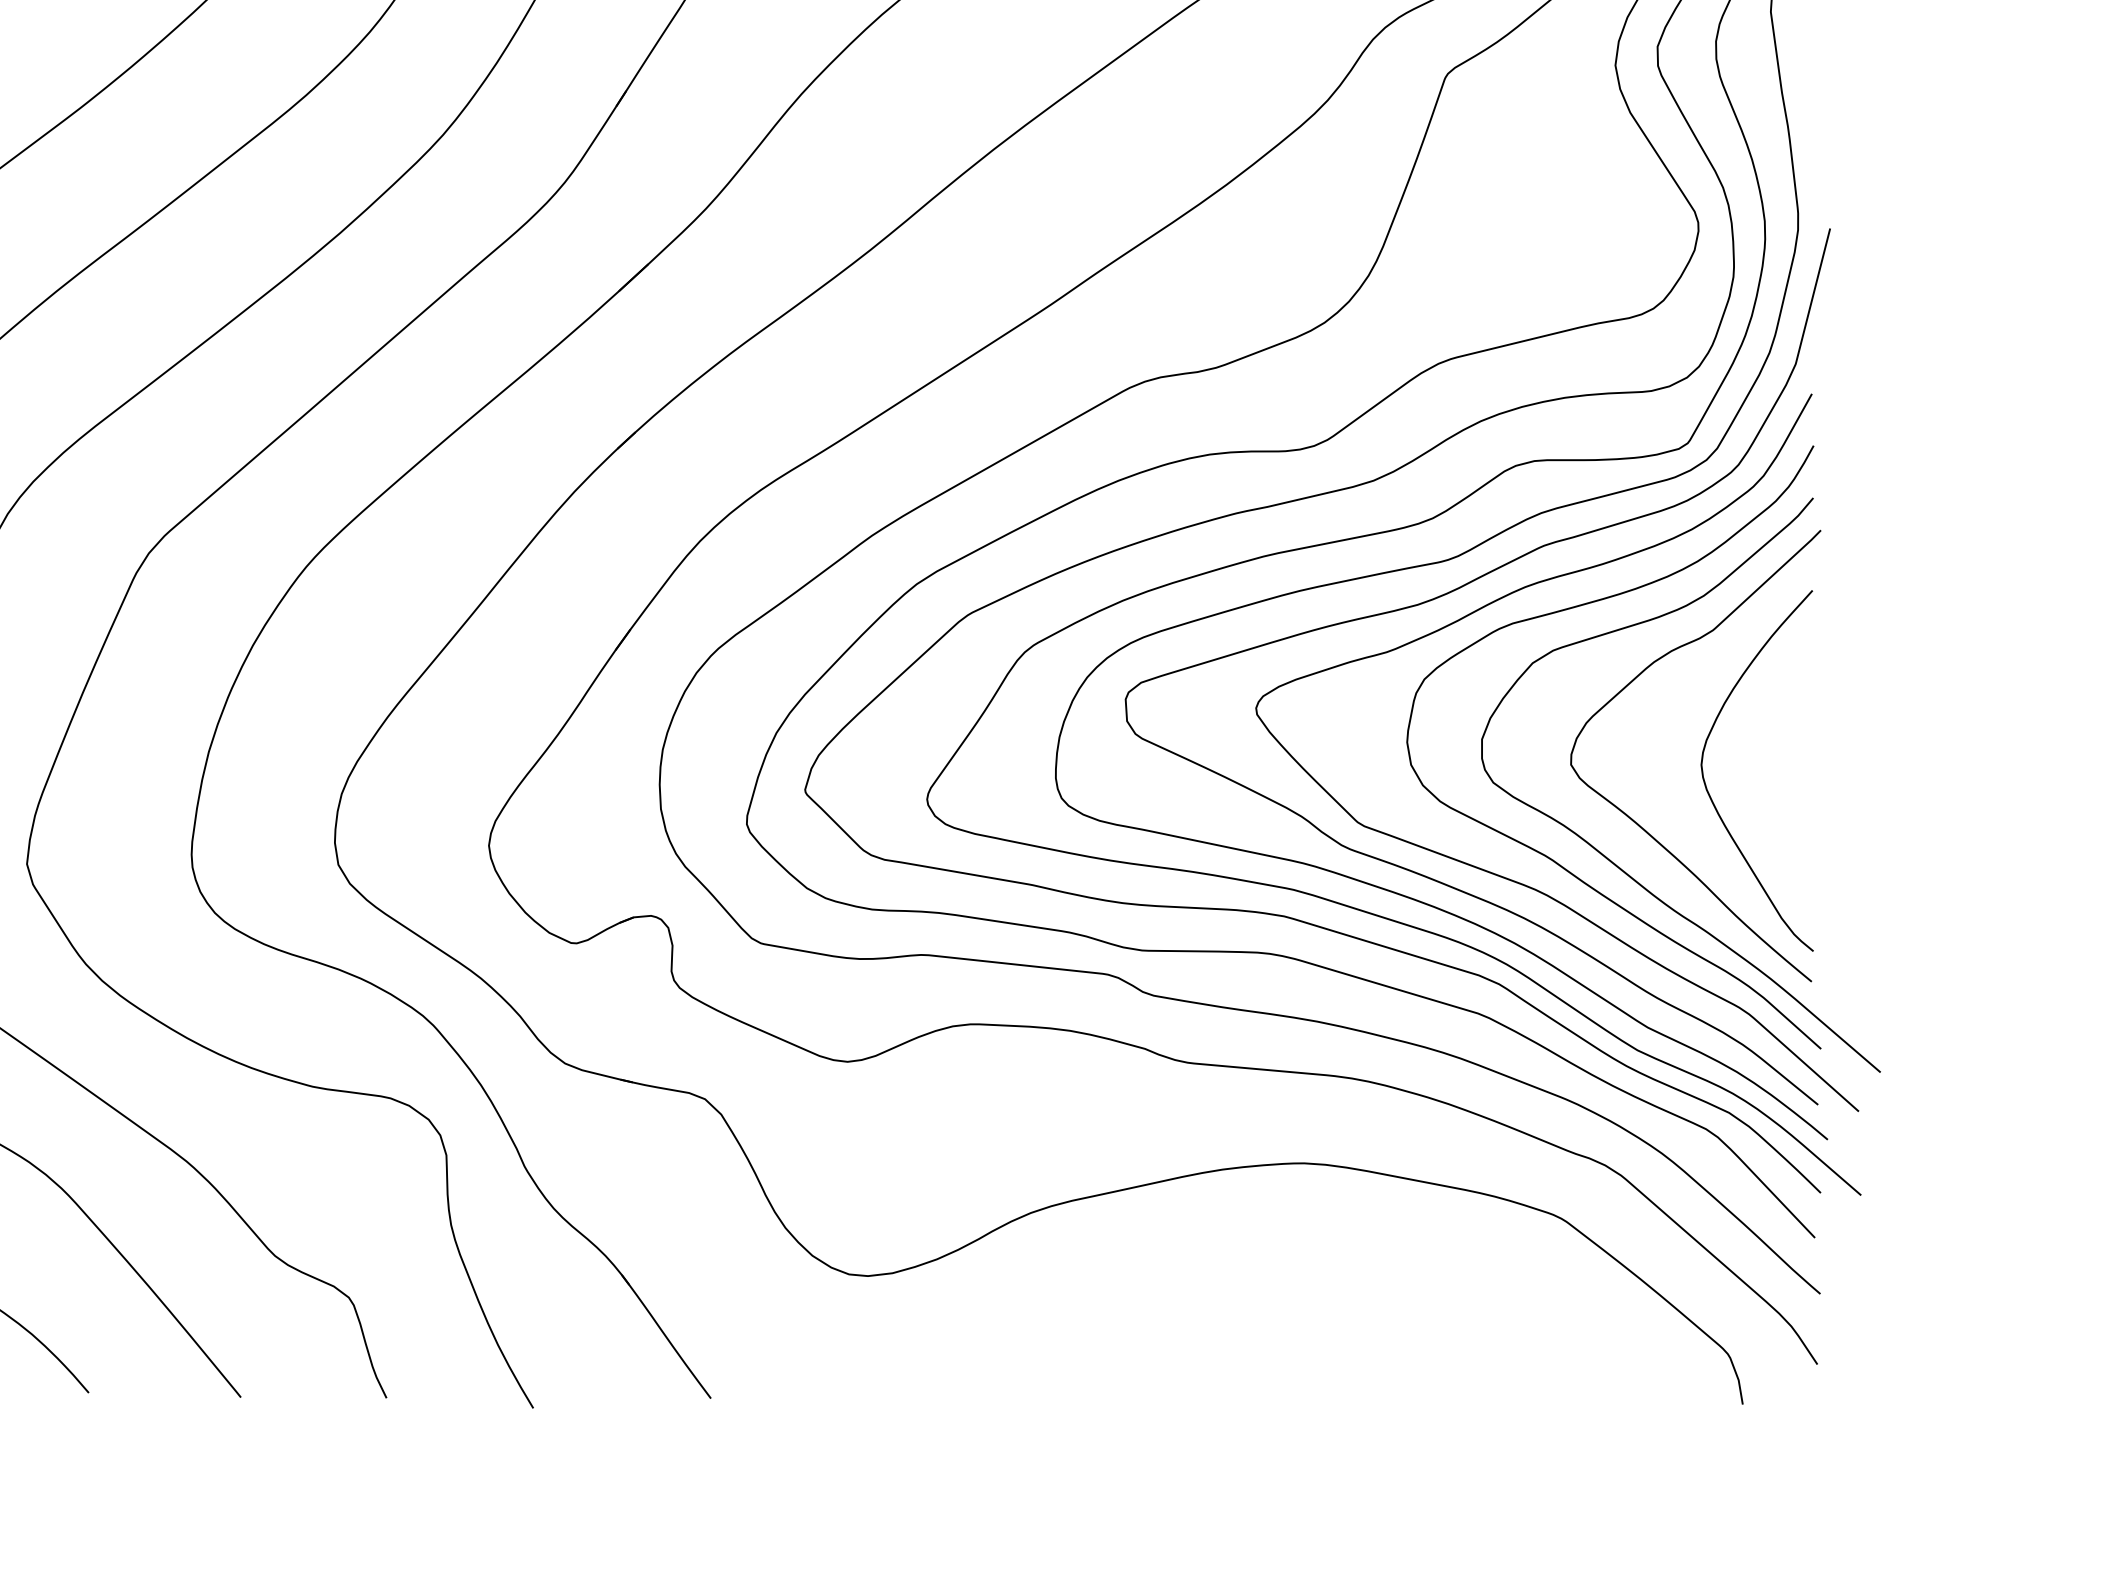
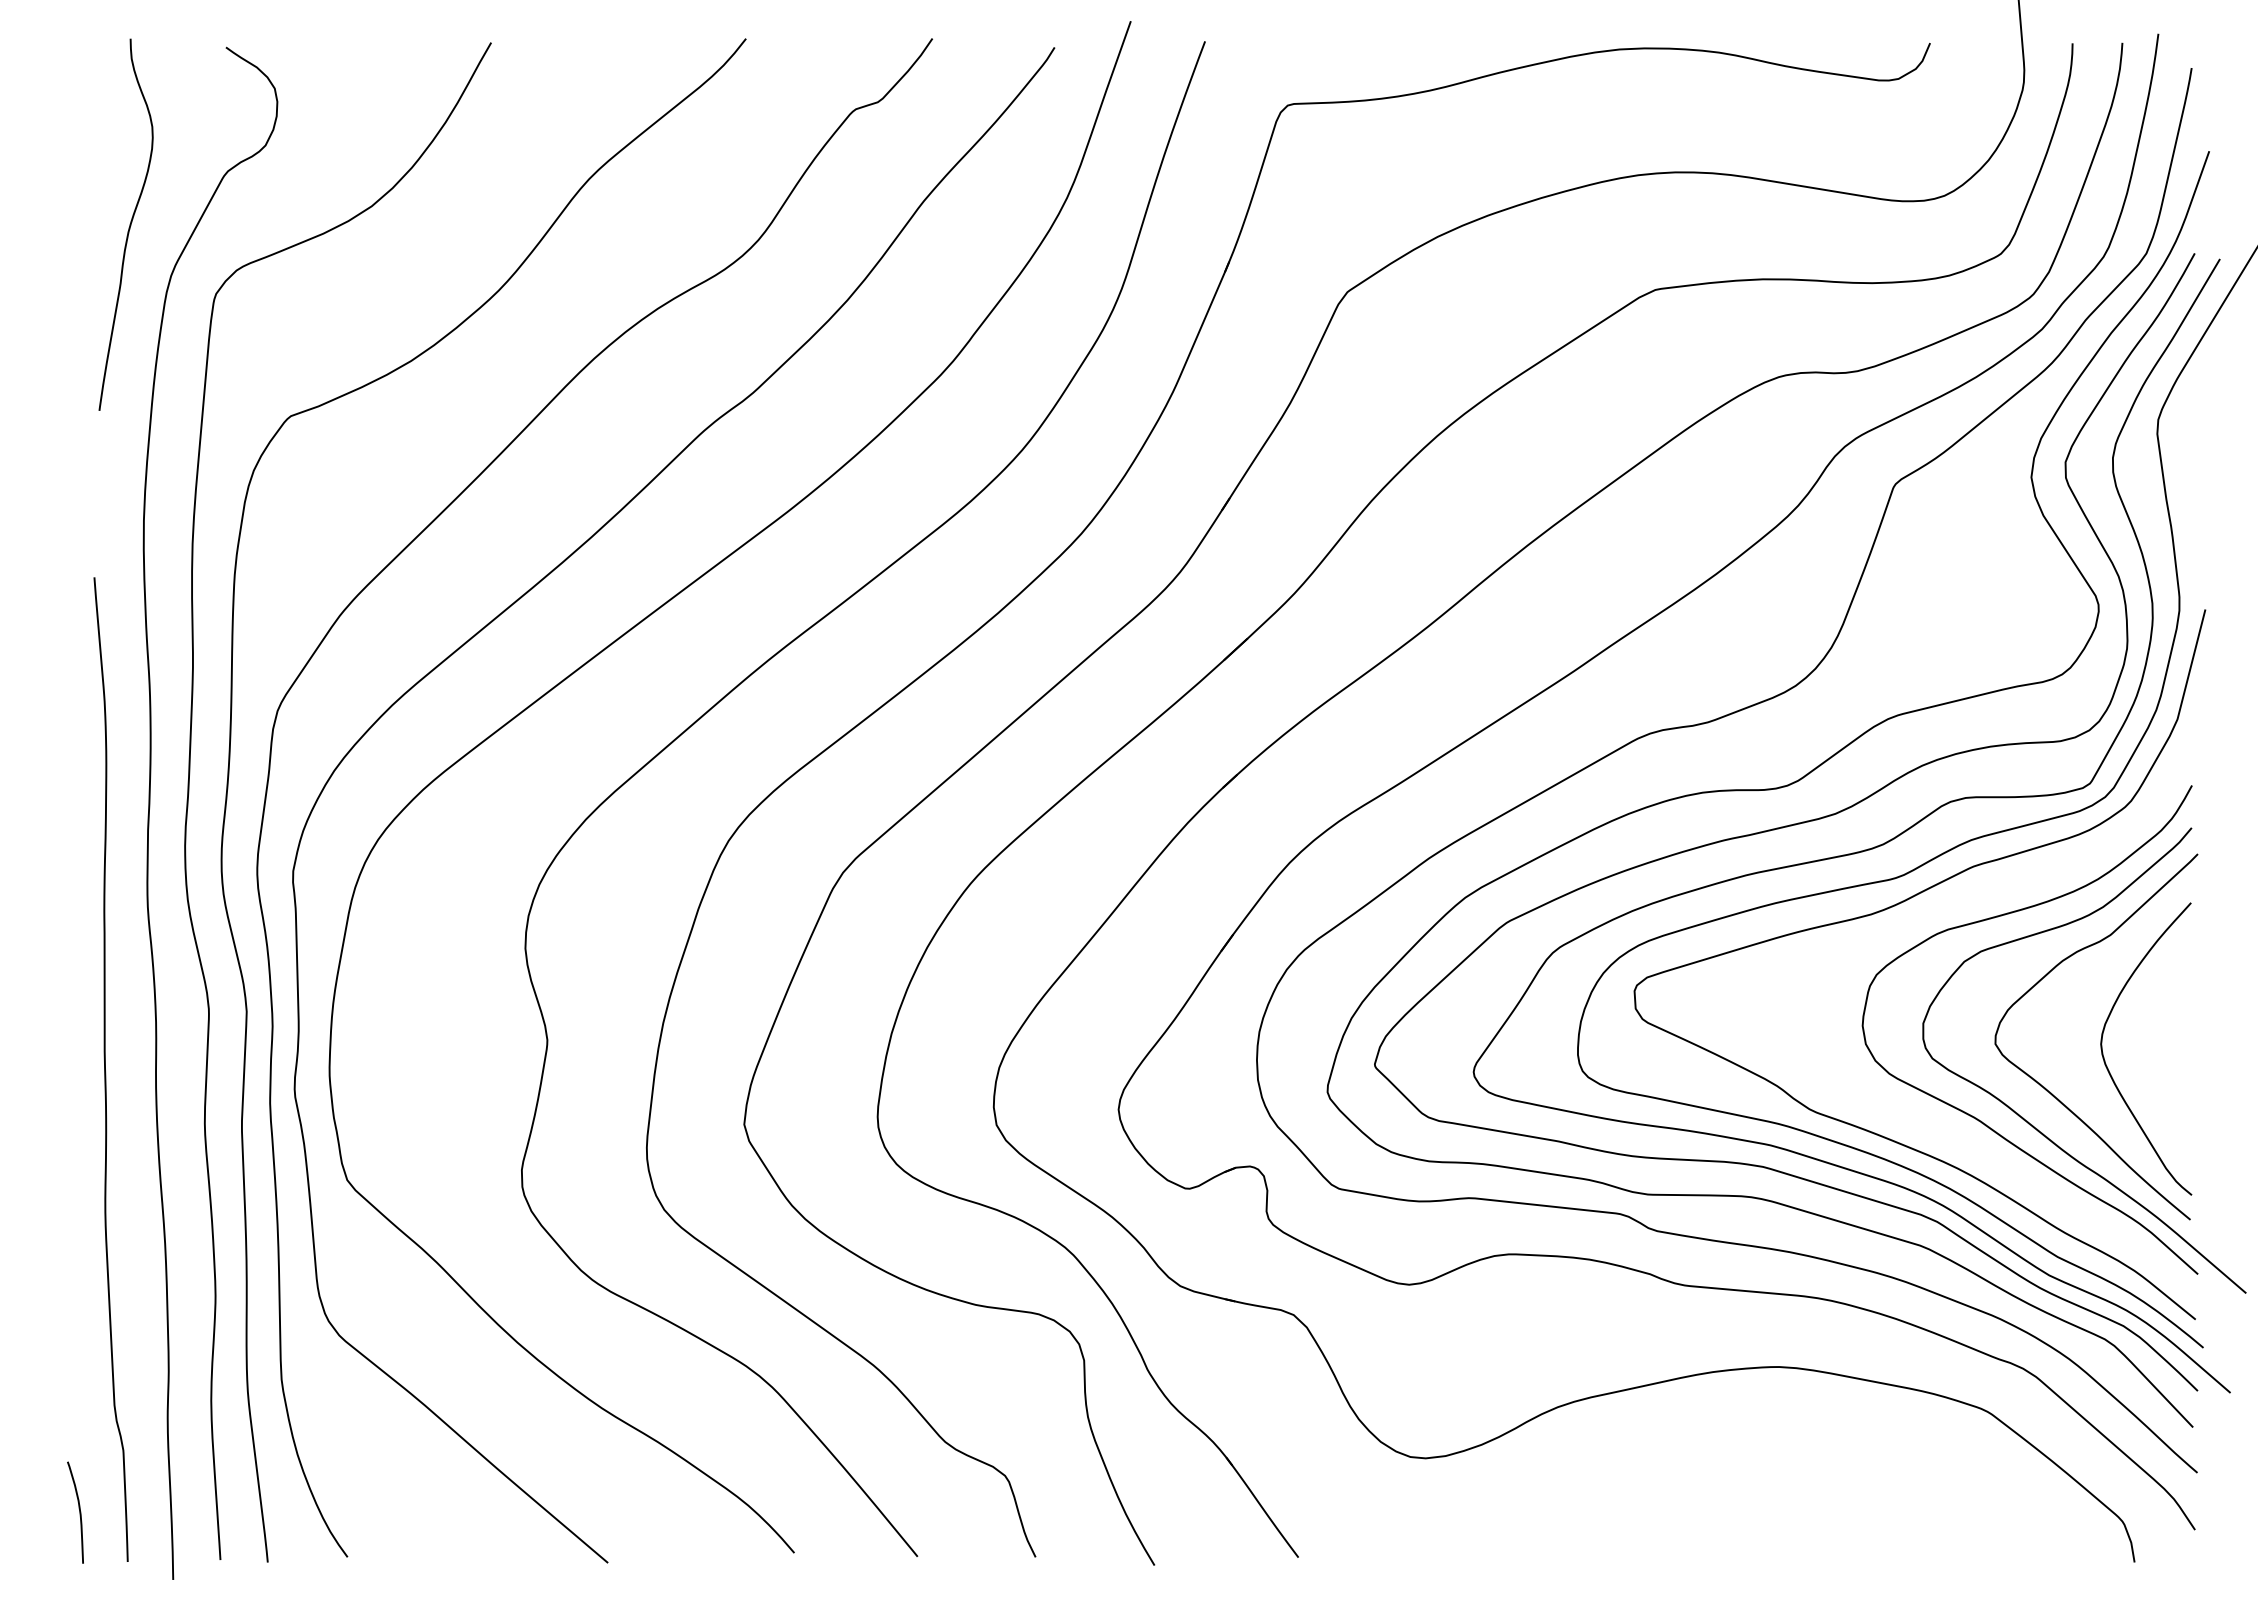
curve: (1511, 878) -> (1947, 1136), removed

